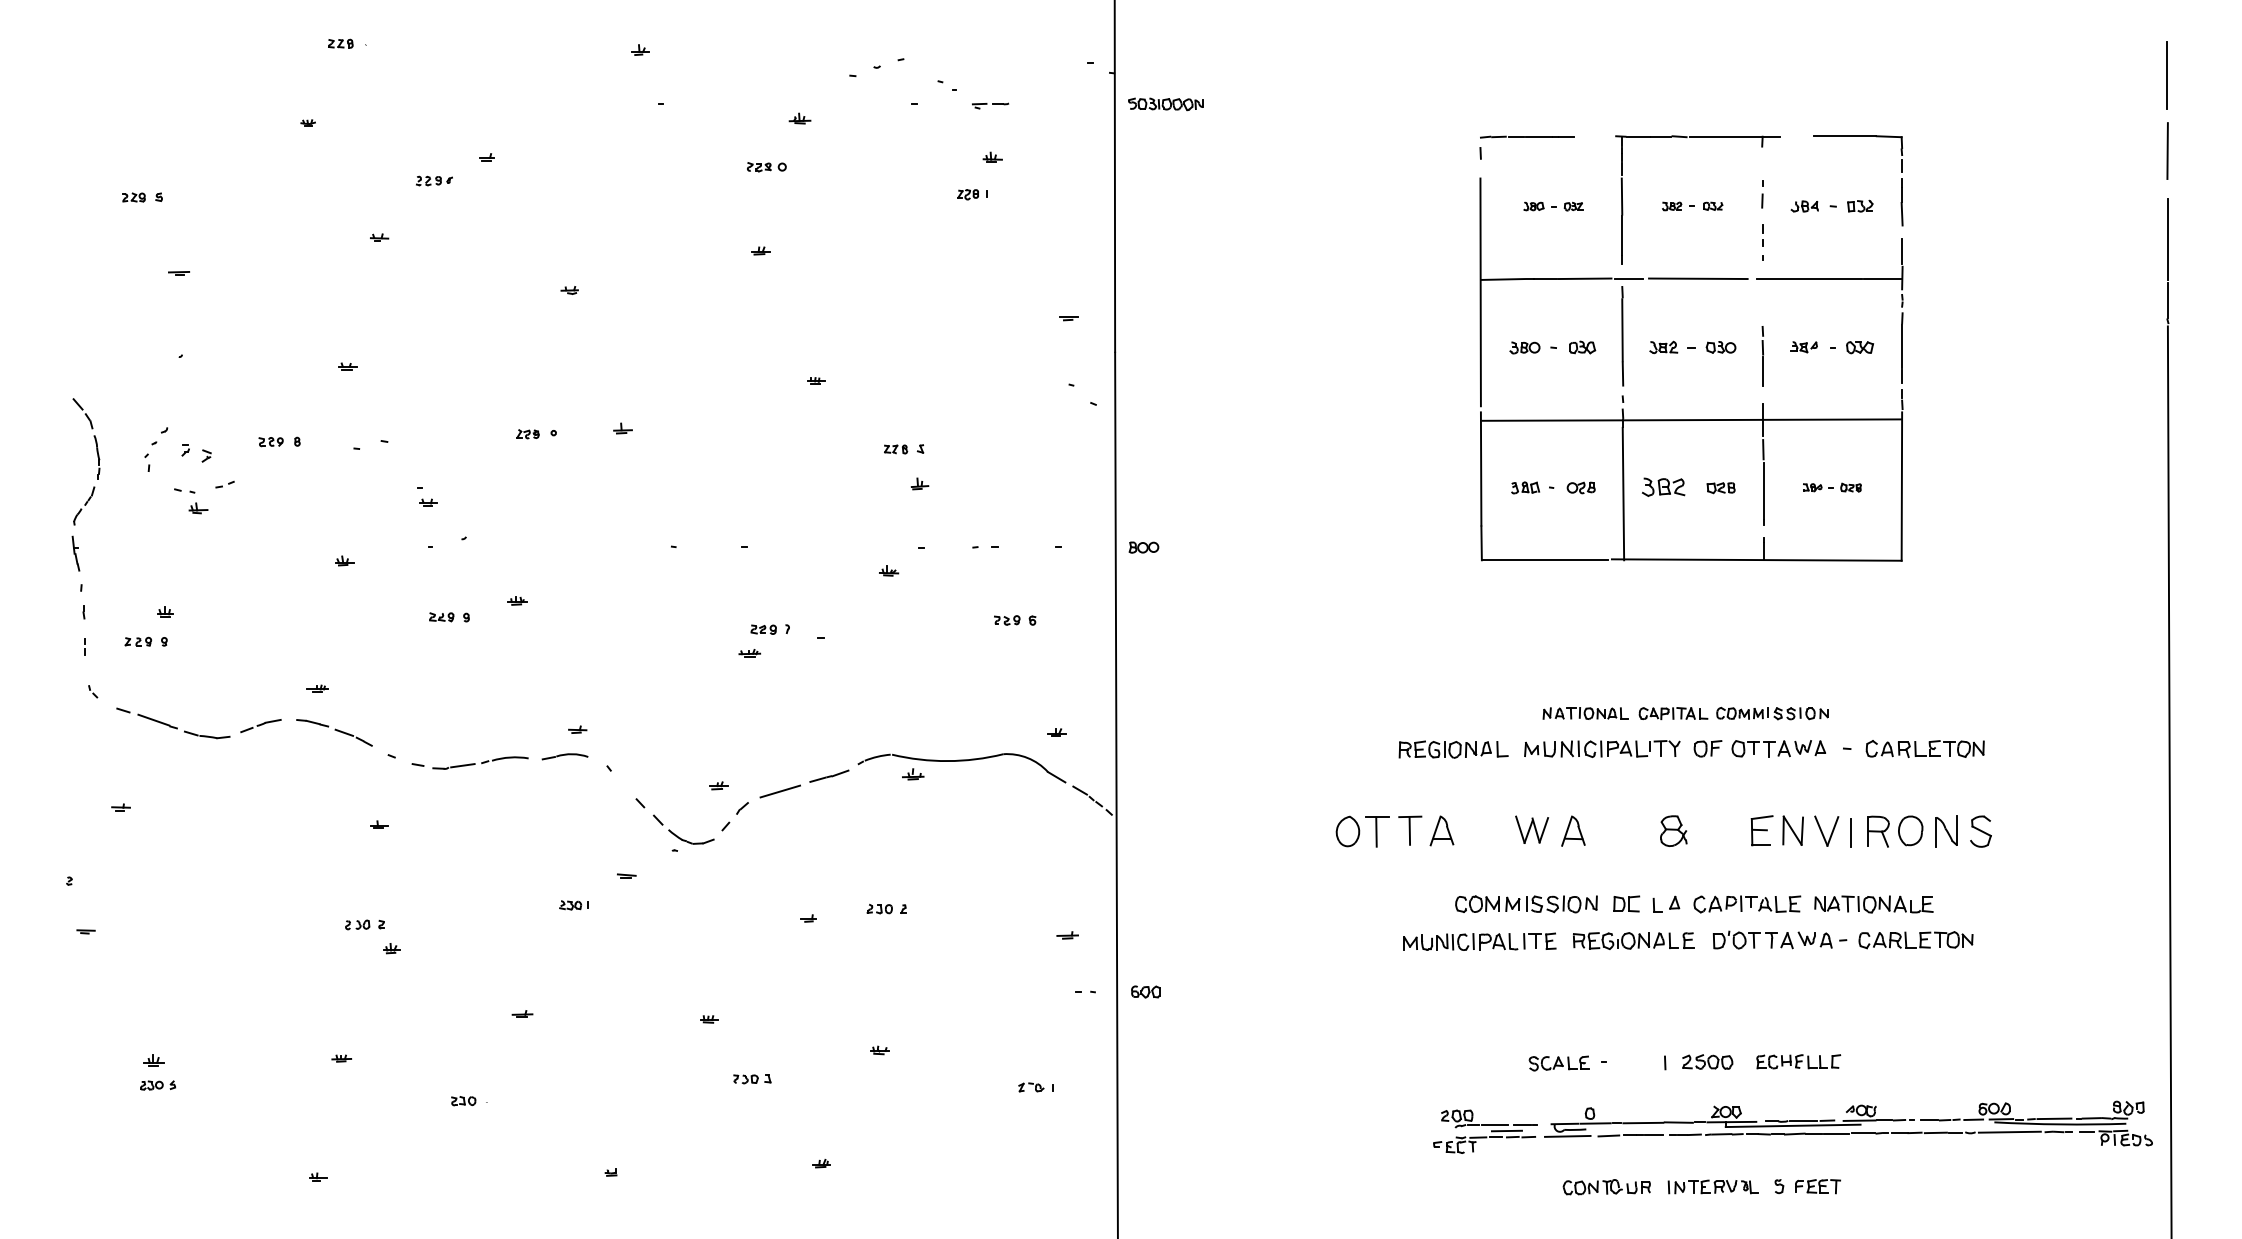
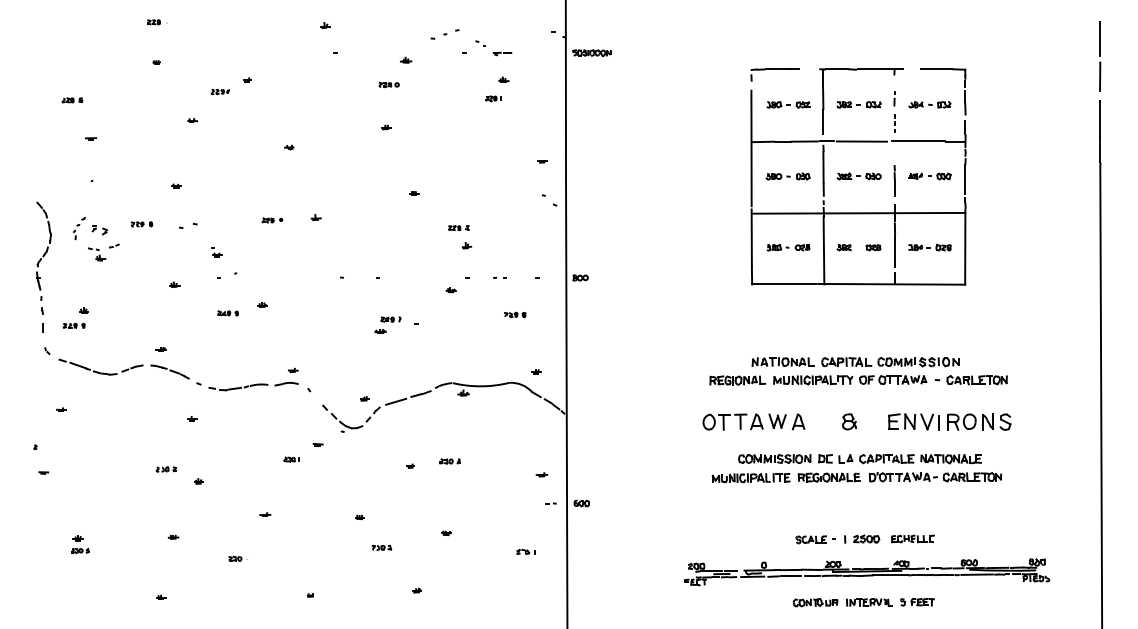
part: (347, 44) -> (157, 22), moved
part: (1553, 205) -> (788, 104), size x1.43
part: (1691, 205) -> (858, 104), size x1.43
part: (1661, 487) -> (843, 247), size x0.62
part: (1831, 487) -> (929, 247), size x1.43
part: (1685, 714) -> (855, 362), size x1.43
part: (1389, 818) -> (730, 415), moved
part: (363, 924) -> (165, 469), moved
part: (1567, 1062) -> (815, 539), moved
part: (1793, 1127) -> (867, 572), moved

